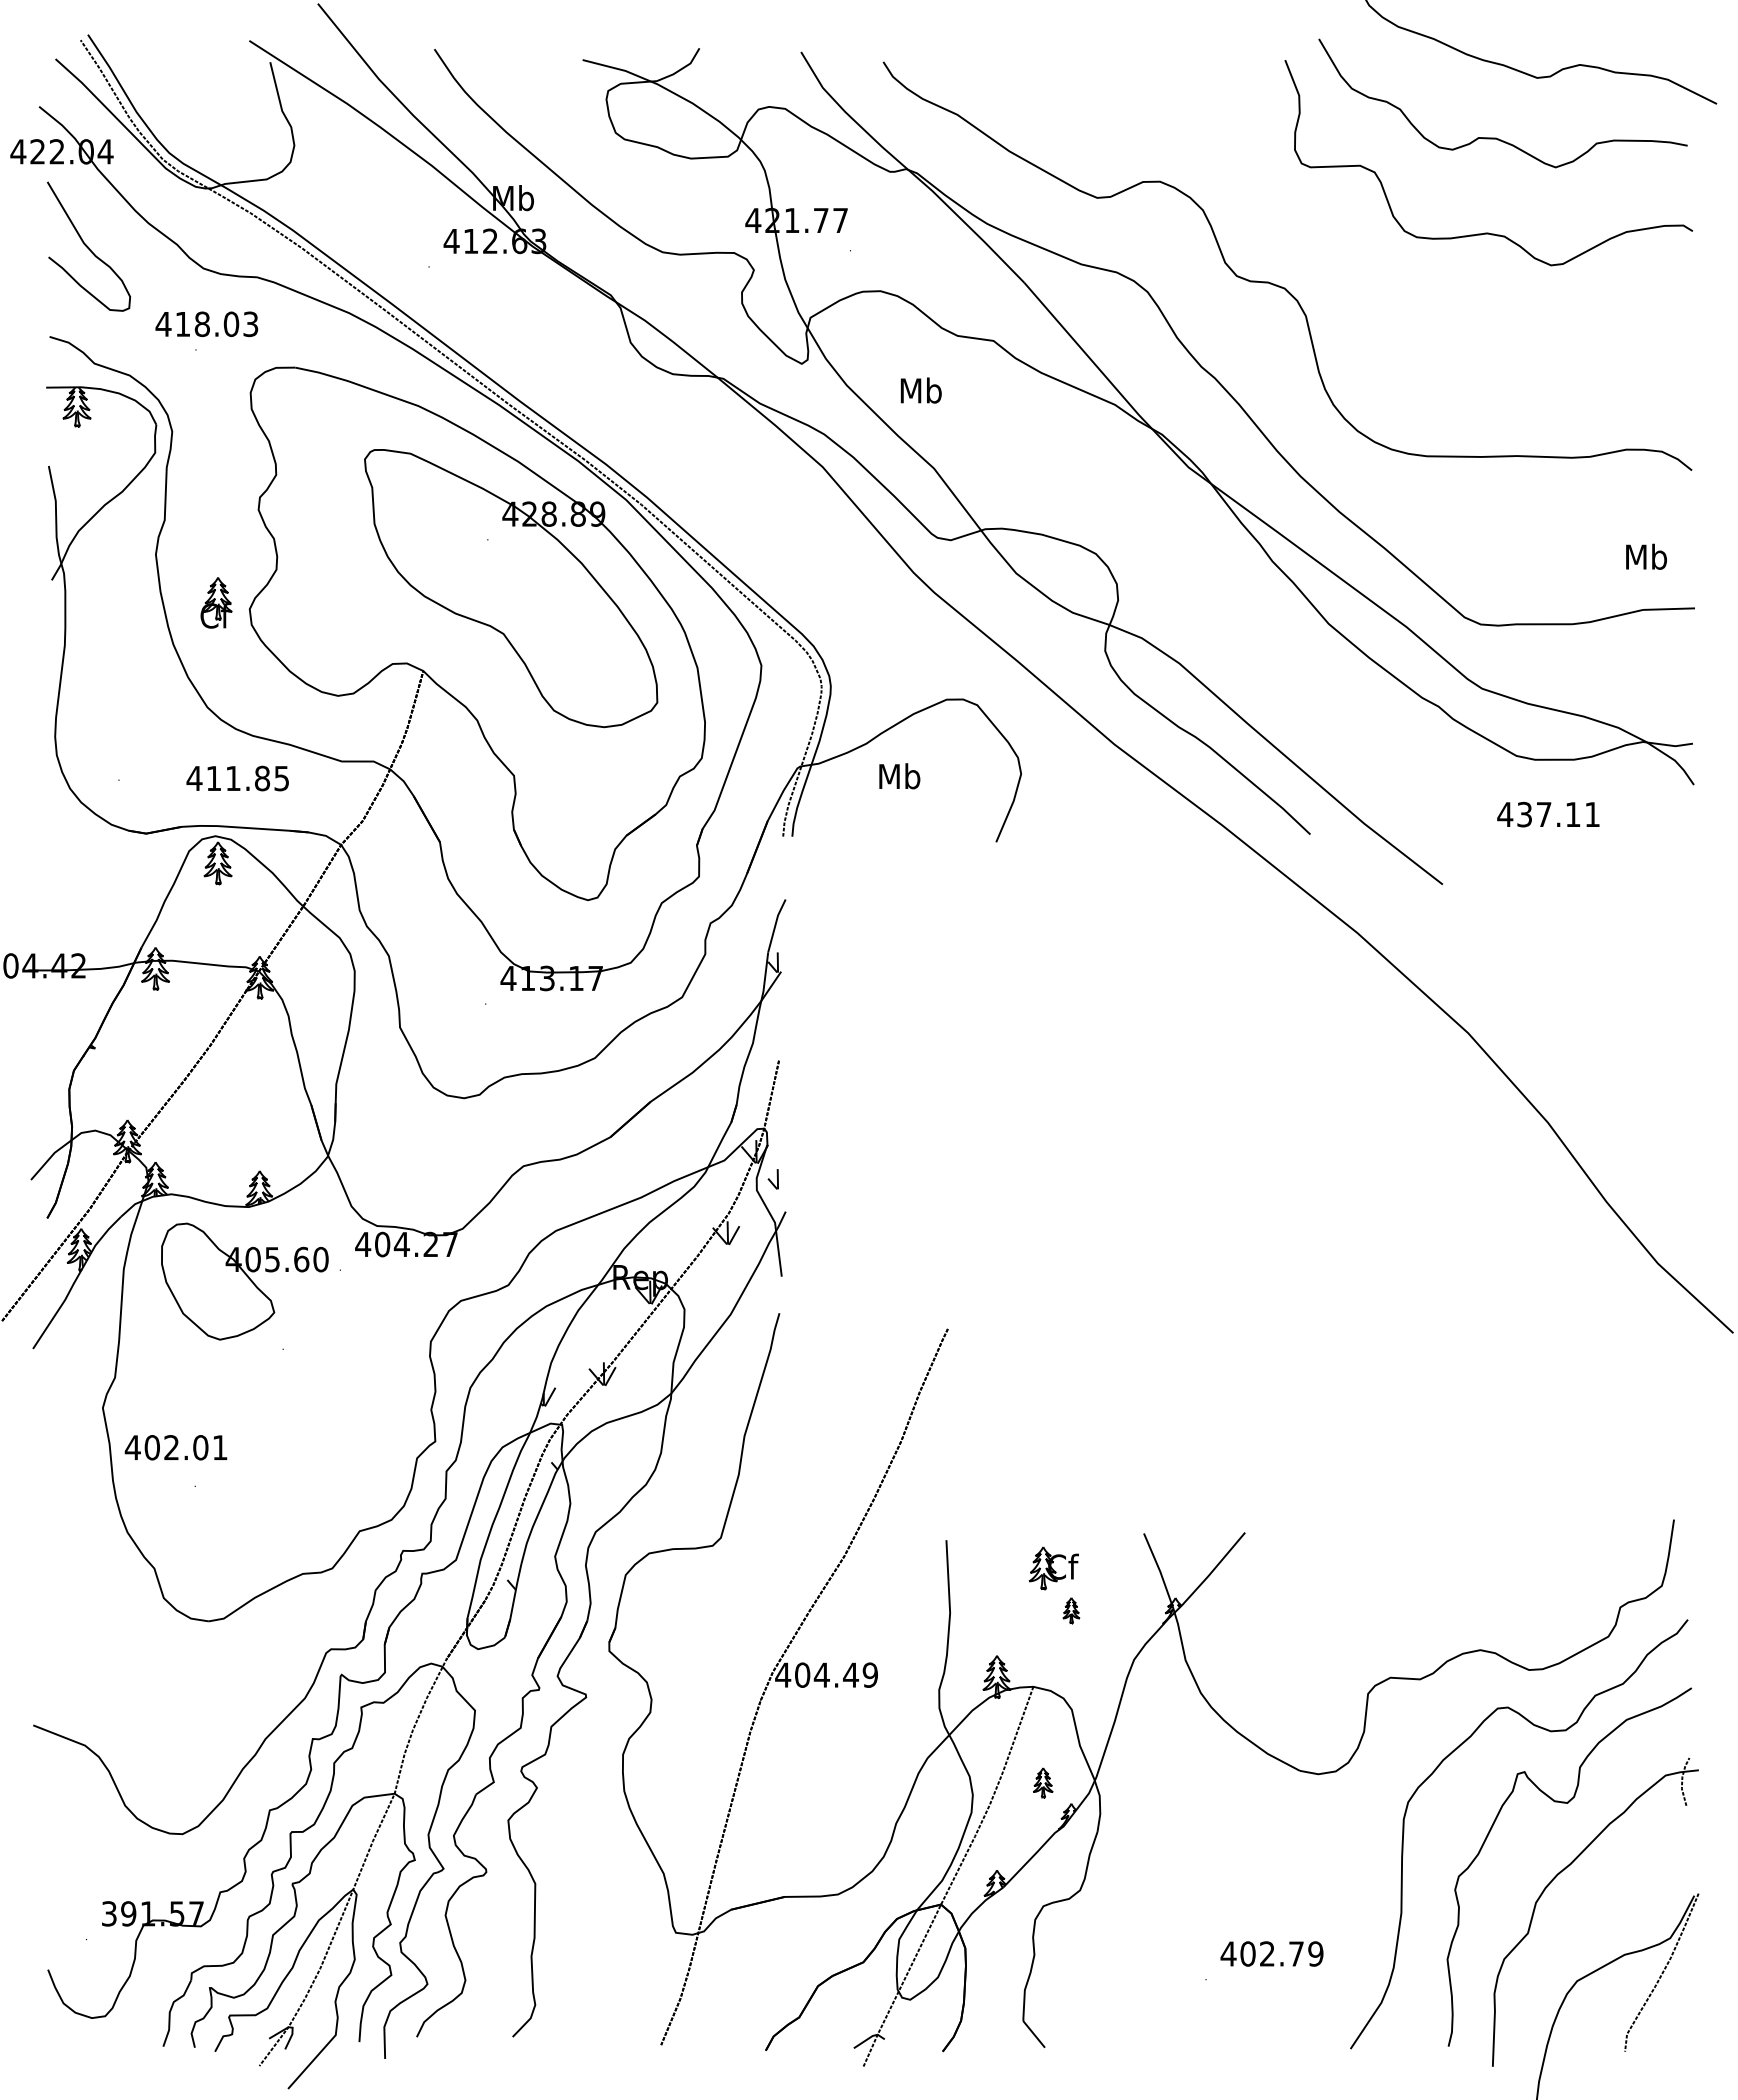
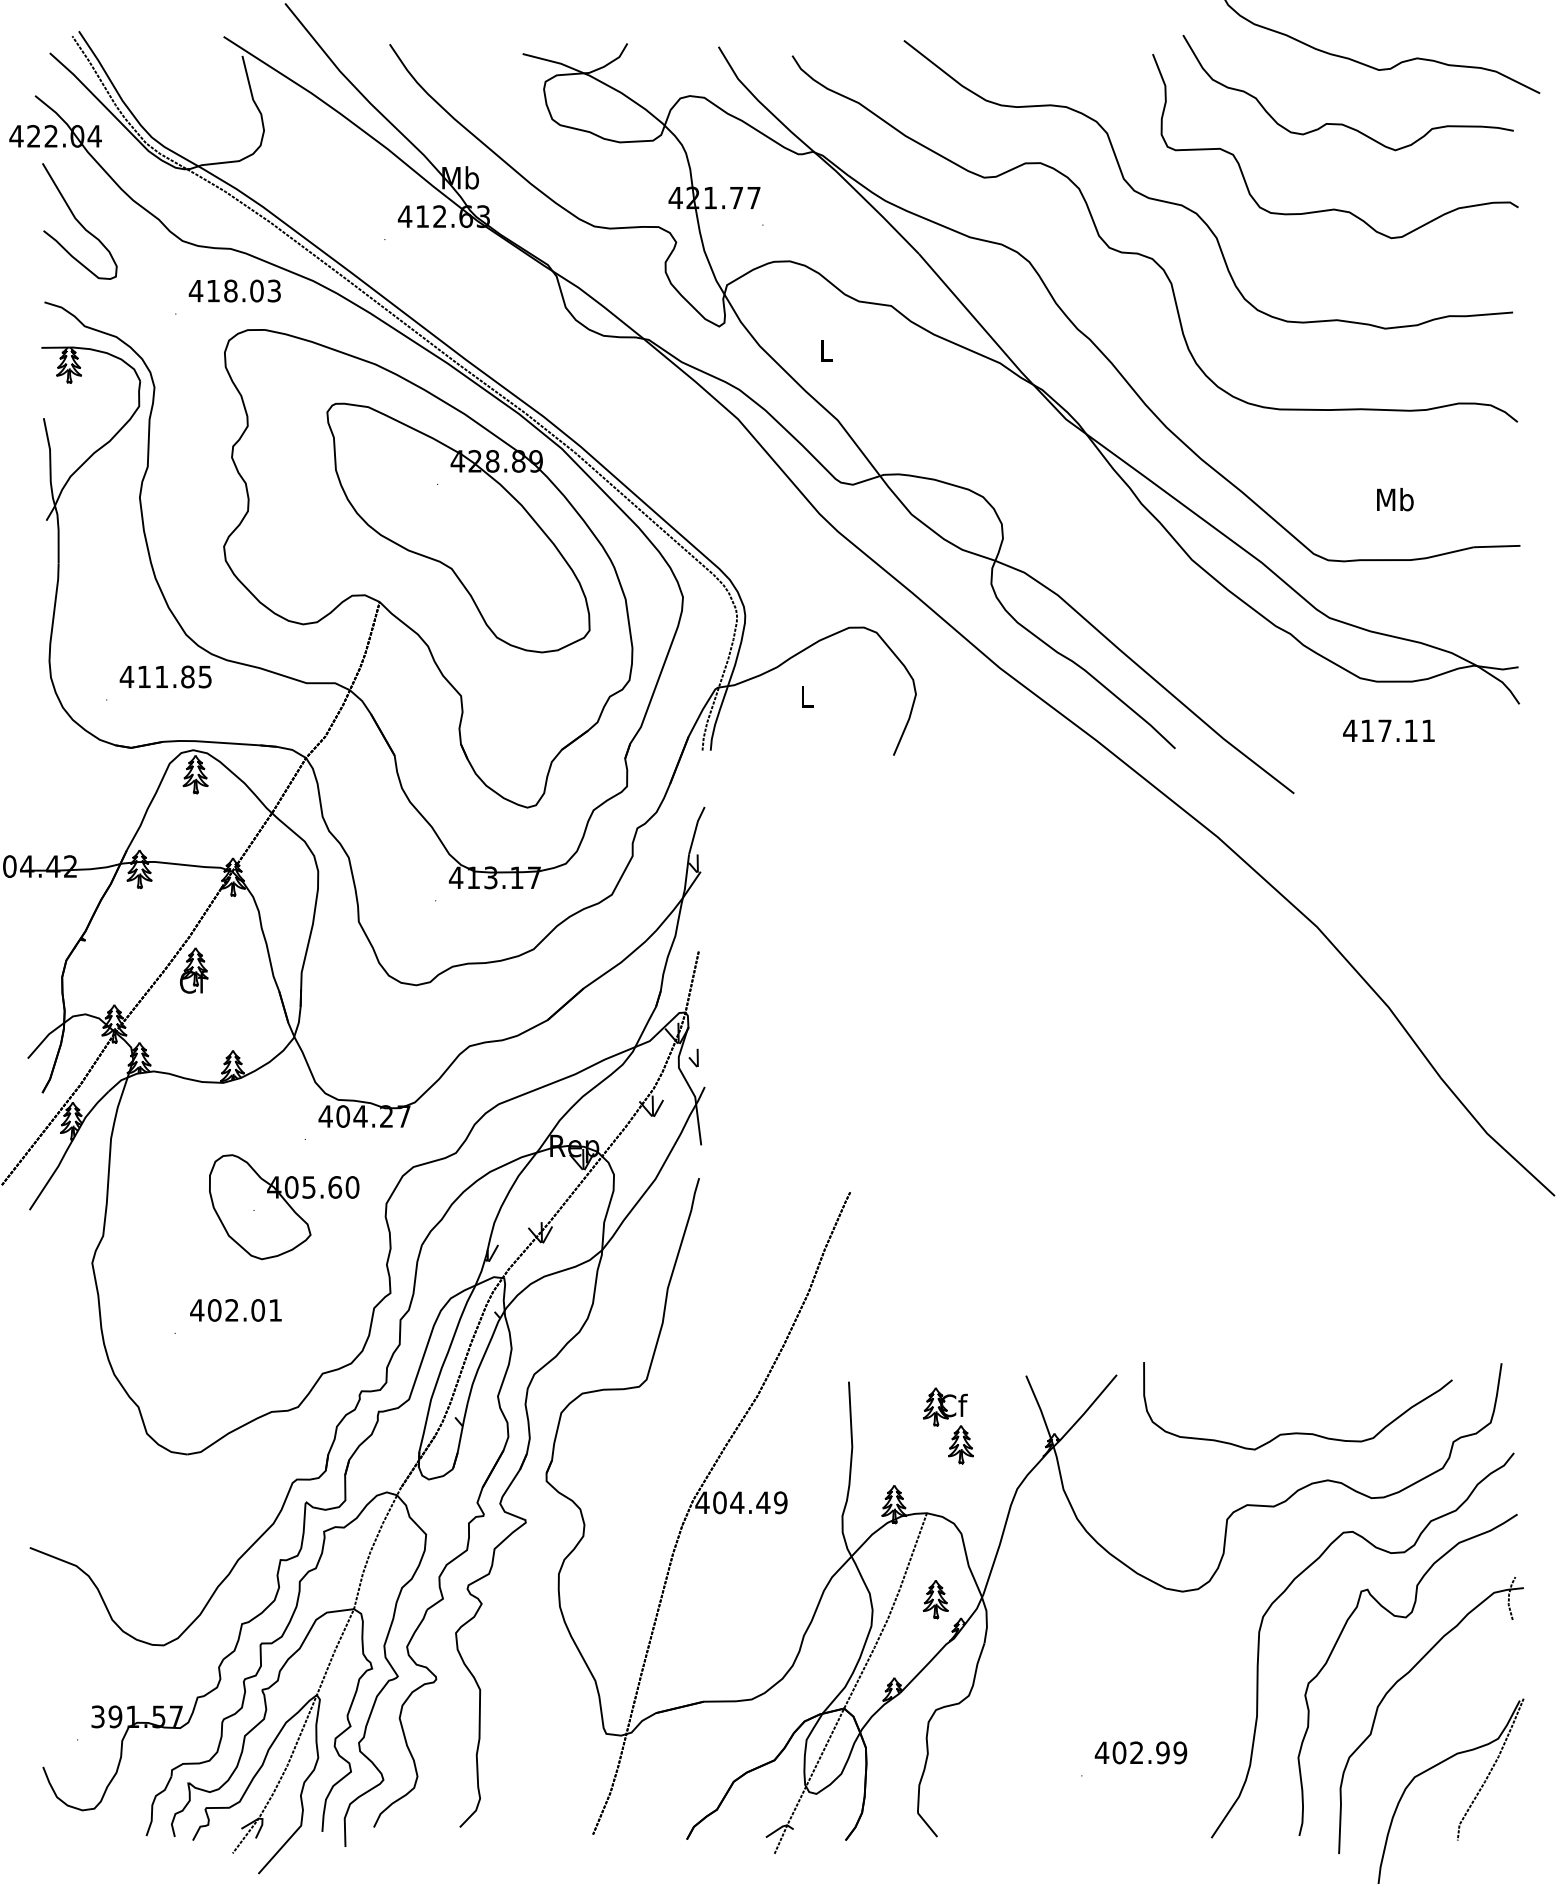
curve: (1328, 233) -> (1191, 209), added
text: (206, 324) -> (234, 291), moved
text: (920, 390) -> (825, 350), Mb -> L
text: (1646, 556) -> (1395, 499), moved
part: (216, 602) -> (194, 970), moved
text: (899, 776) -> (806, 696), Mb -> L
text: (237, 778) -> (165, 676), moved
text: (1524, 814) -> (1367, 730), 437.11 -> 417.11
part: (244, 1281) -> (283, 1207), moved
text: (175, 1447) -> (235, 1310), moved
curve: (1446, 1596) -> (1297, 1432), added
part: (1071, 1610) -> (961, 1444), size x1.67
part: (1042, 1782) -> (935, 1599), size x1.43
text: (1296, 1953) -> (1162, 1752), 402.79 -> 402.99

